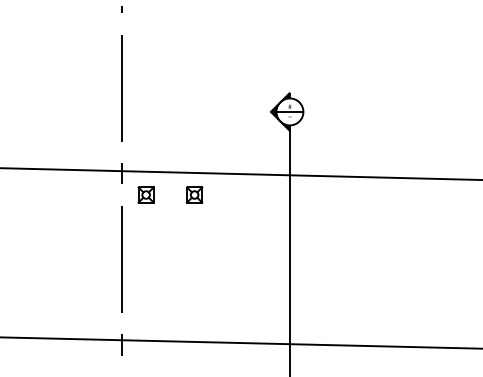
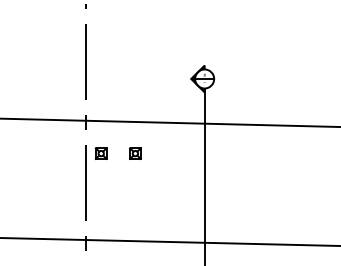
part: (155, 194) -> (107, 153), moved

